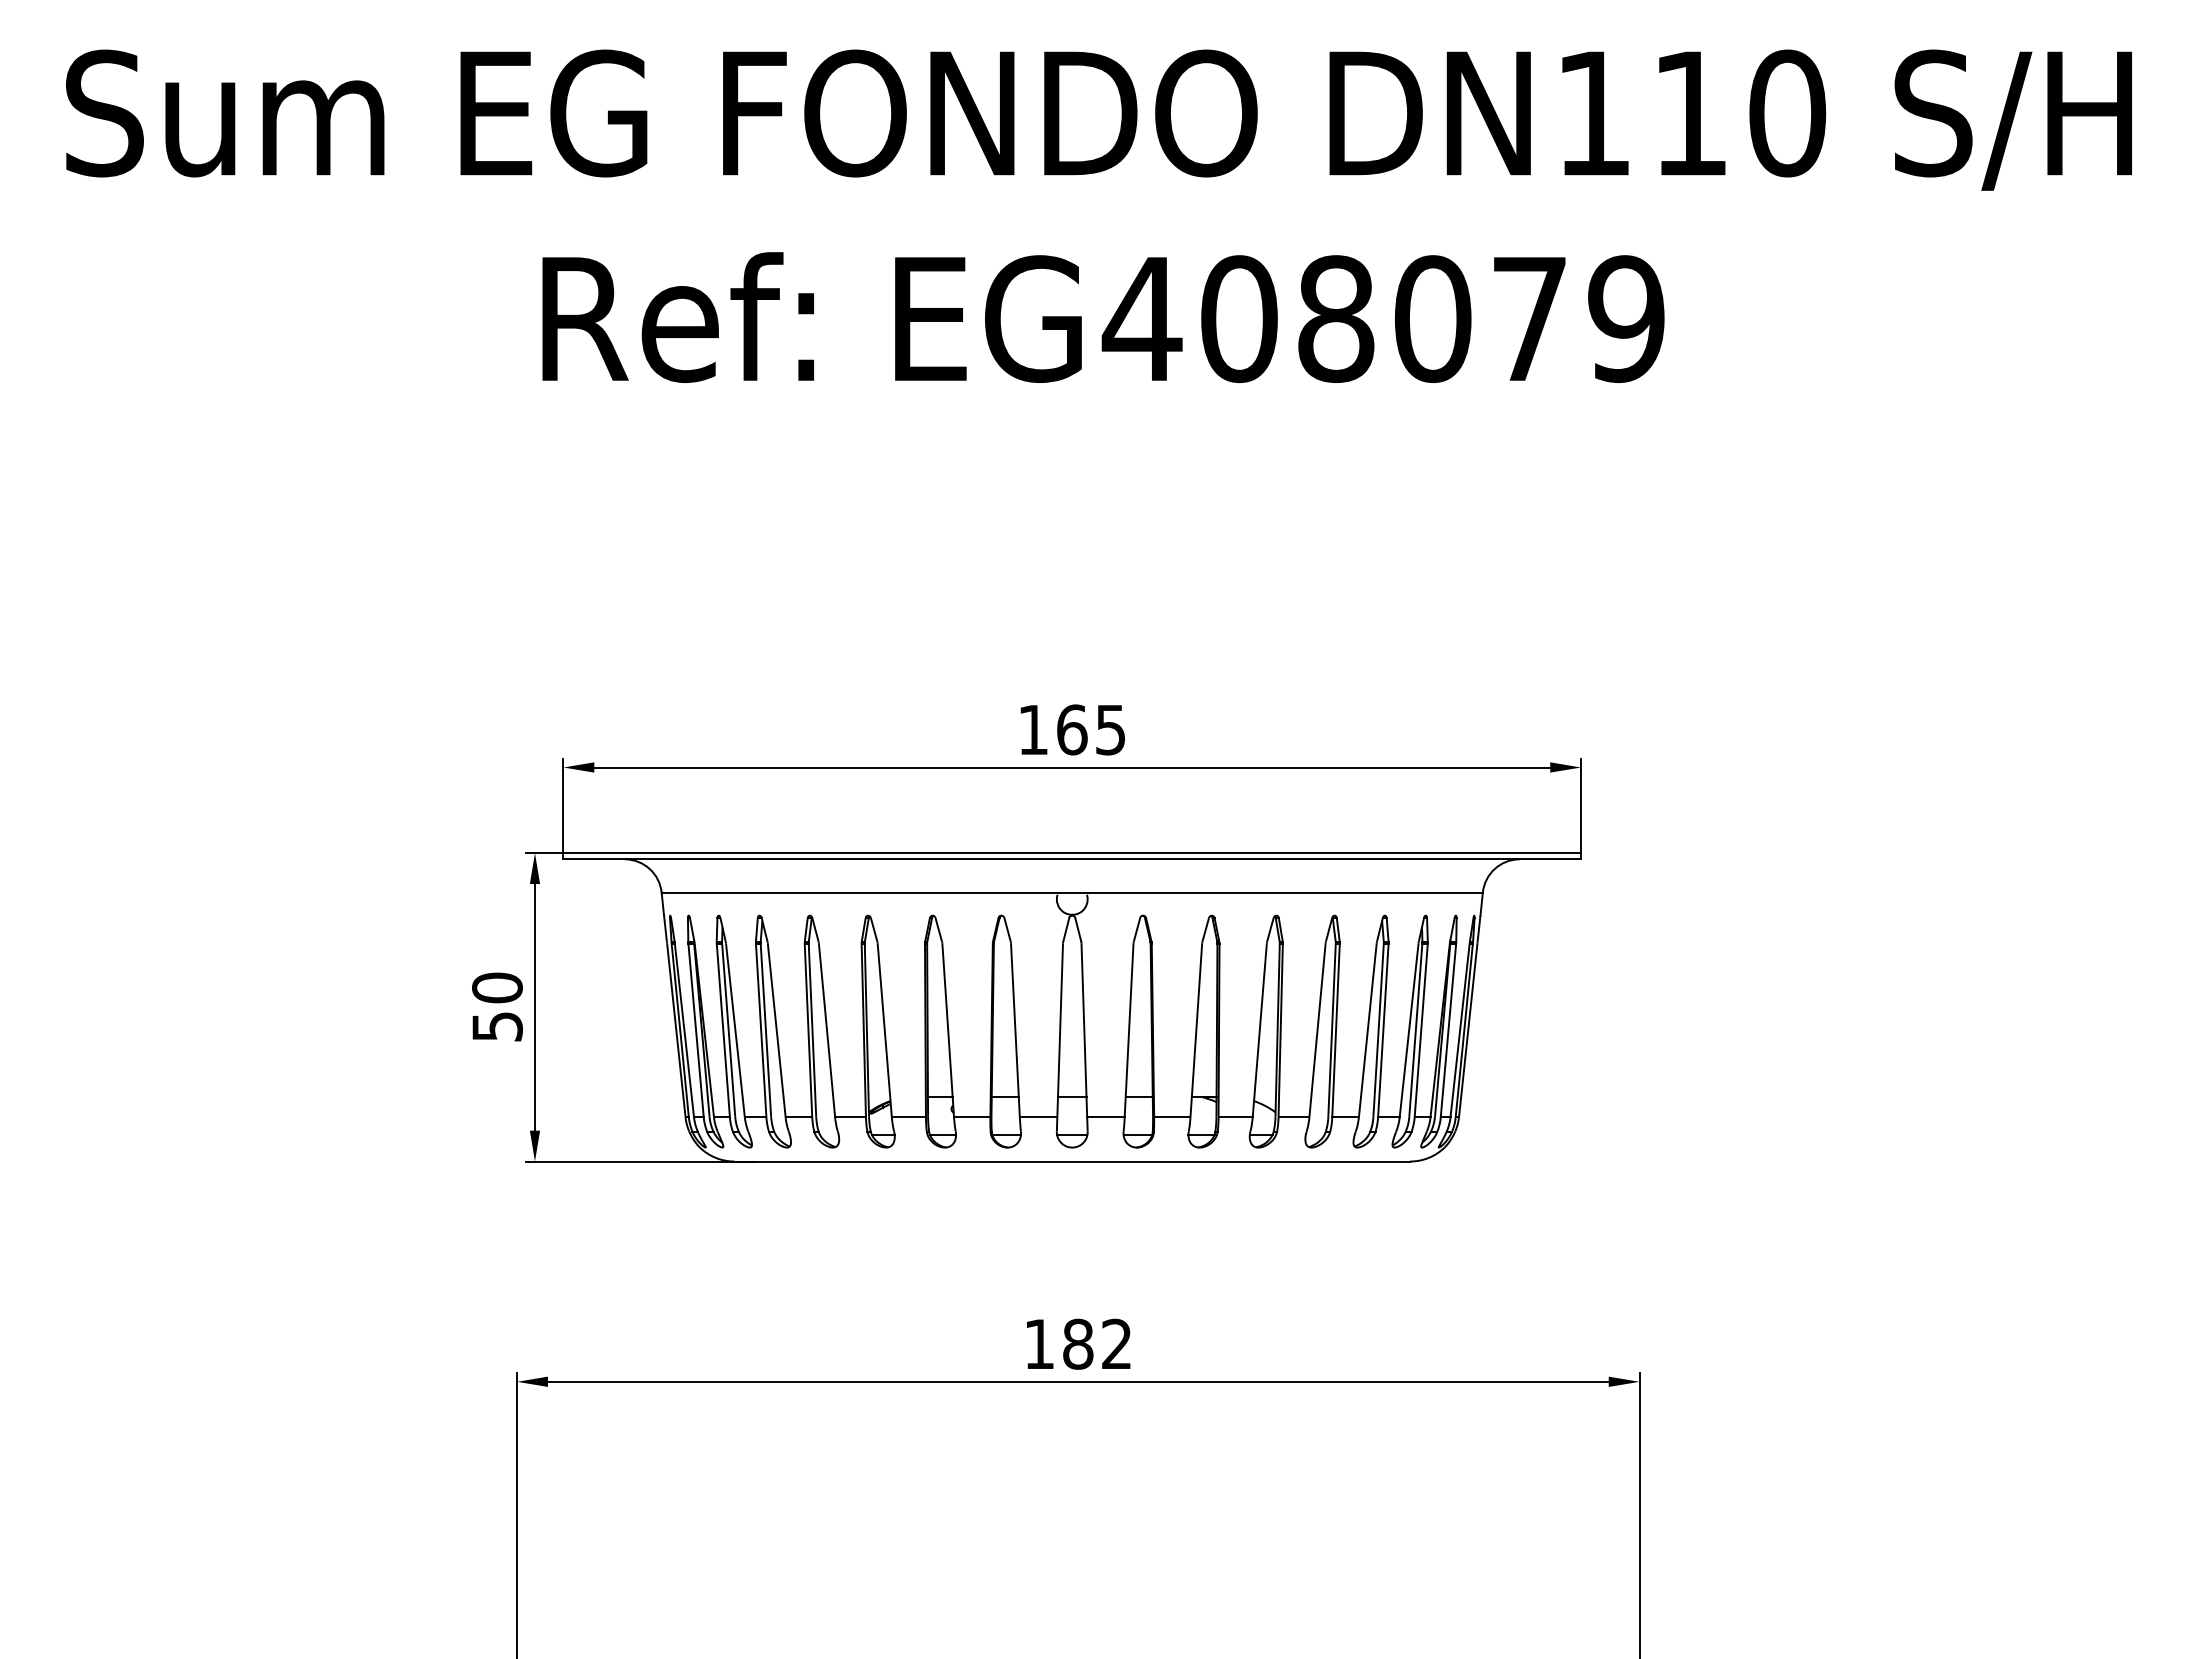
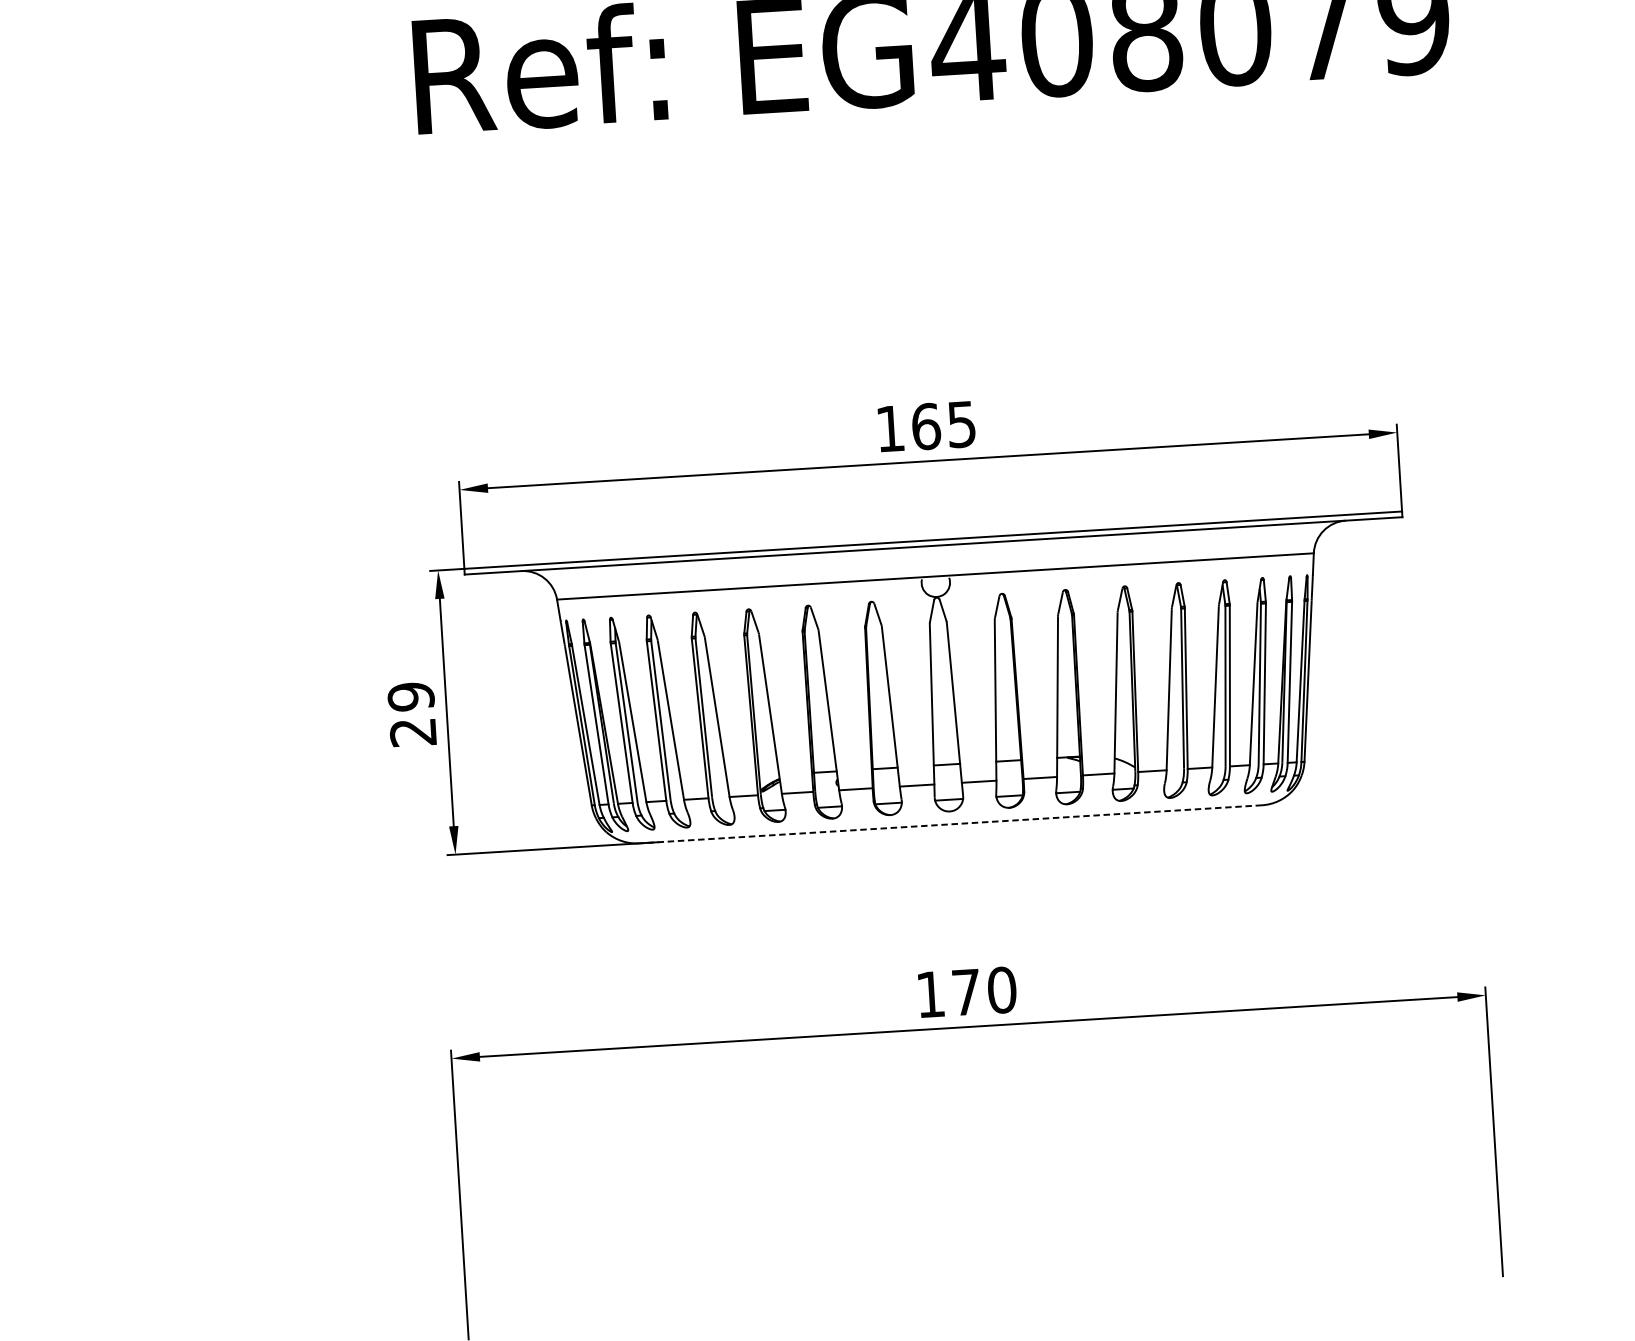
text: (497, 1006) -> (412, 713), 50 -> 29
line: (1072, 1161) -> (950, 824), solid -> dashed
text: (1097, 1343) -> (984, 990), 182 -> 170

